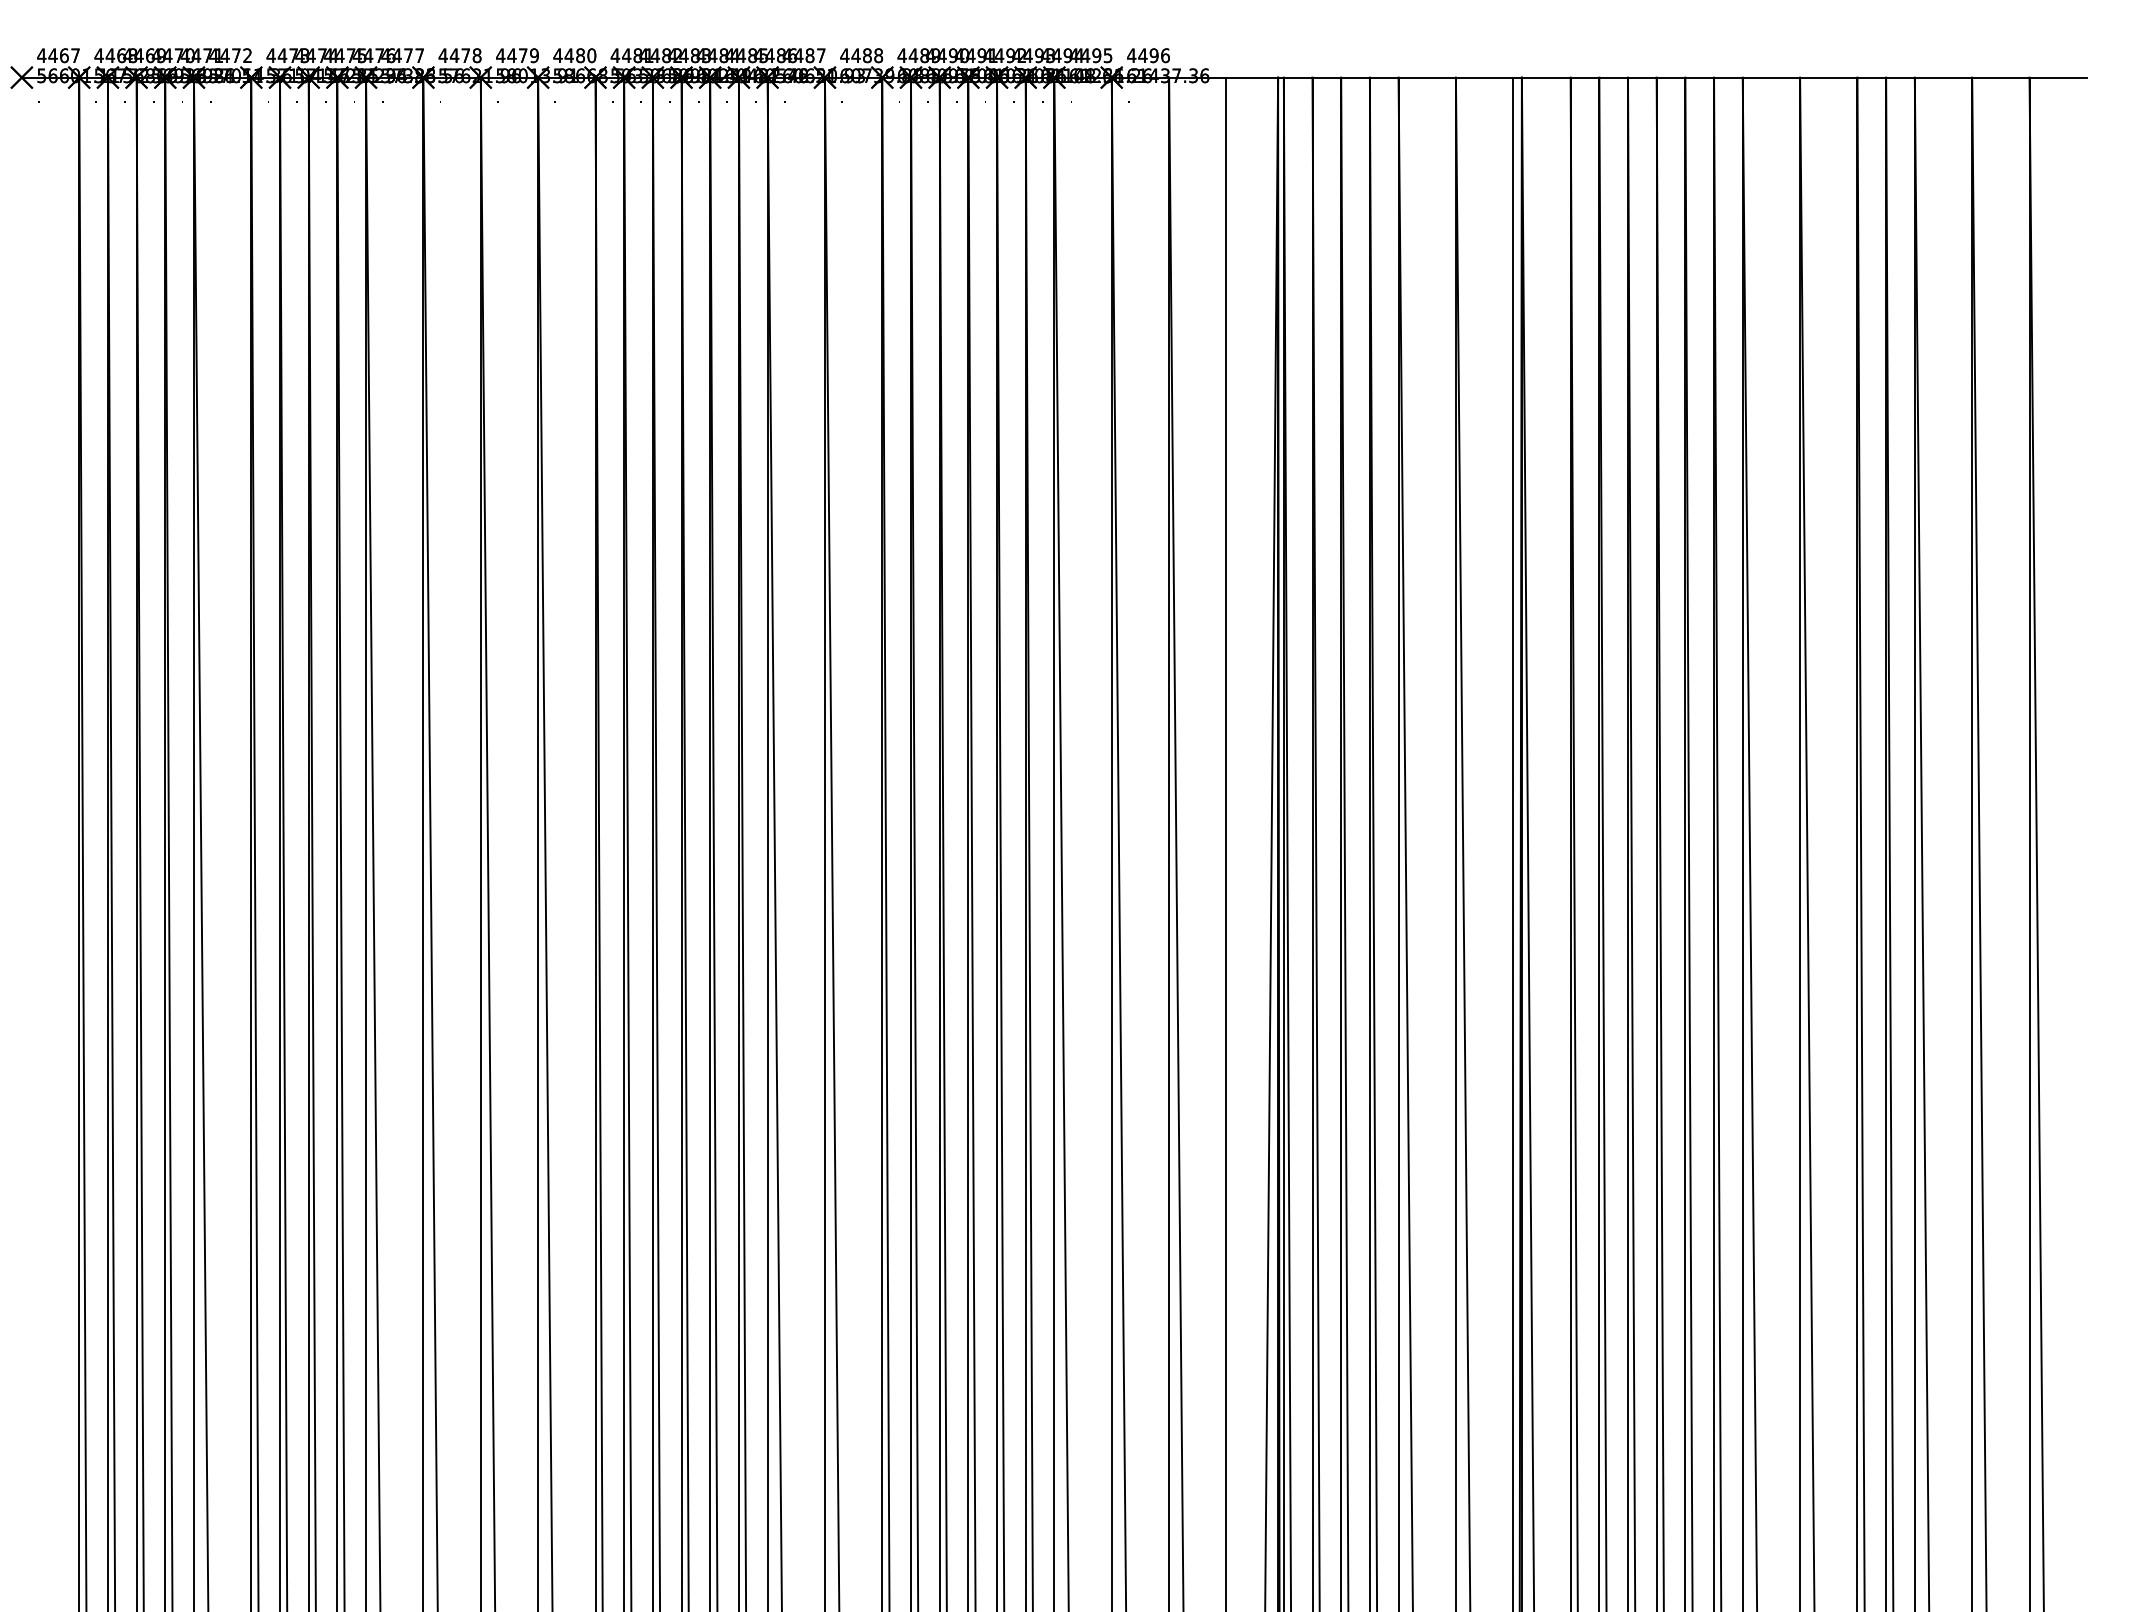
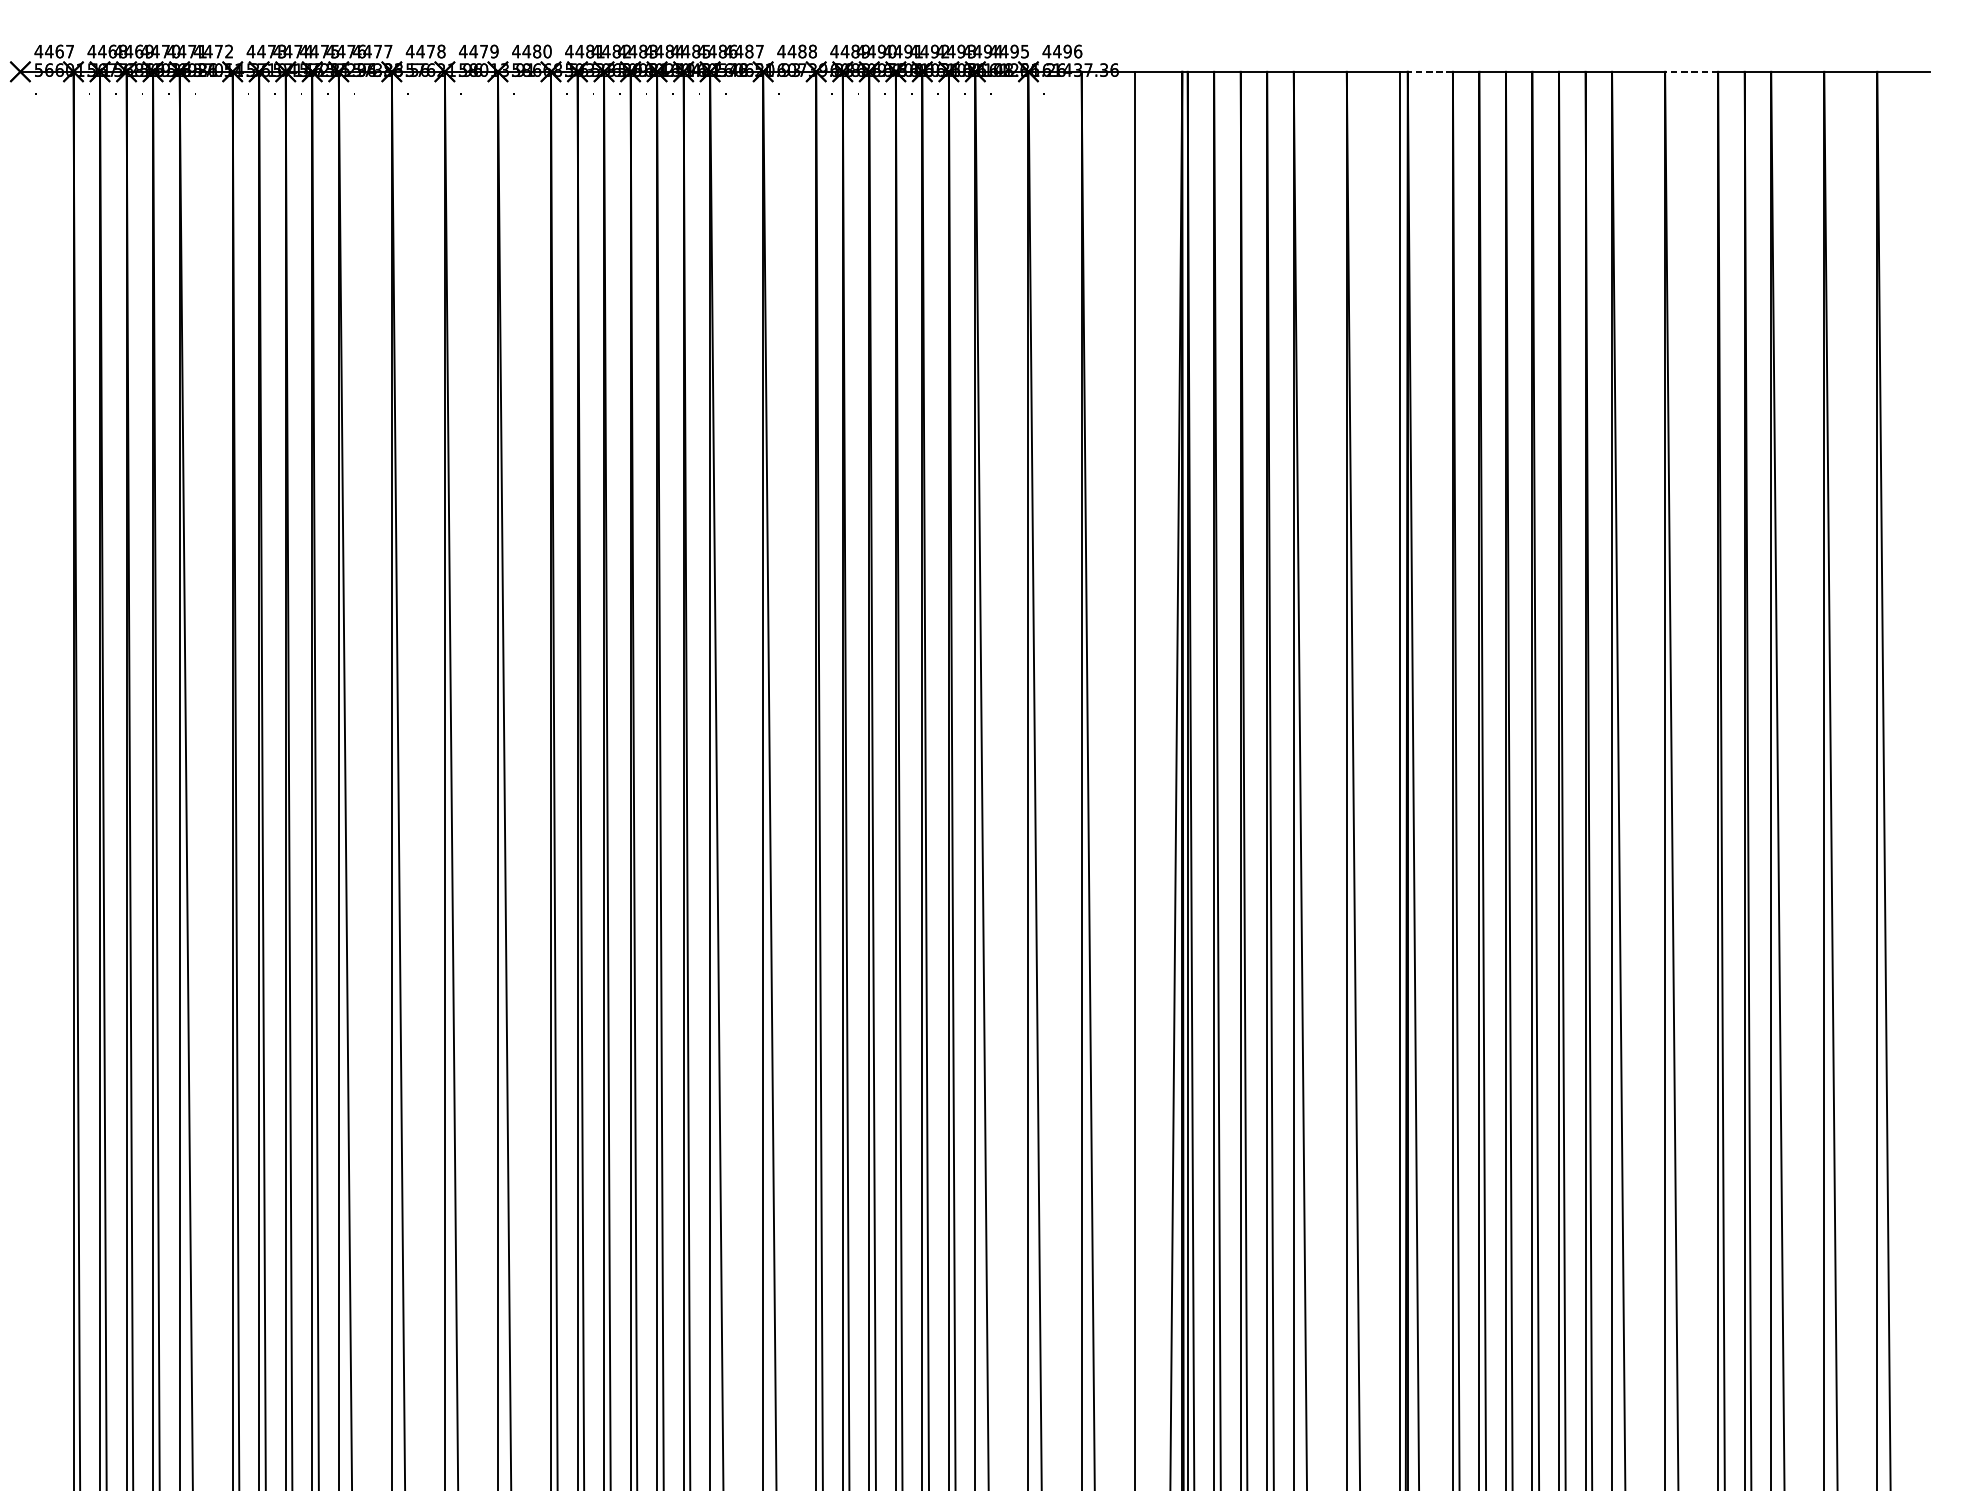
line: (1545, 77) -> (1429, 71), solid -> dashed
line: (1828, 77) -> (1691, 71), solid -> dashed

